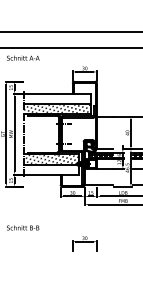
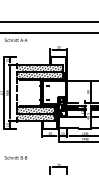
hatch: (57, 97) -> (39, 67), added
hatch: (51, 168) -> (35, 116), added

